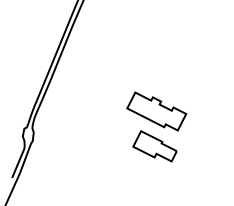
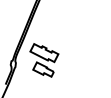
part: (156, 127) -> (44, 60), moved

